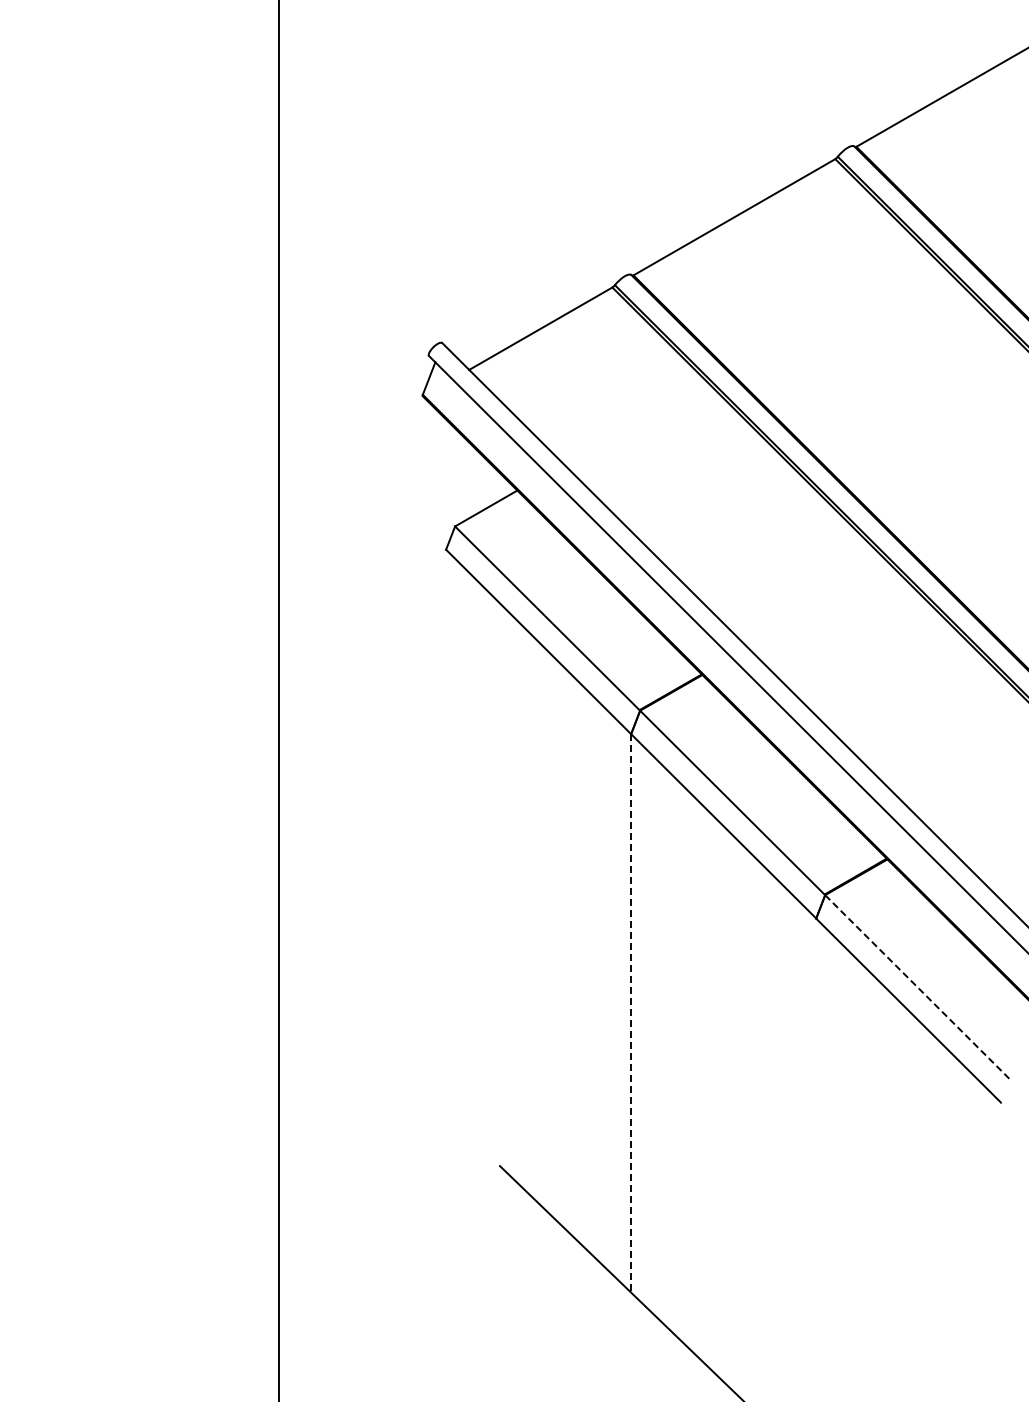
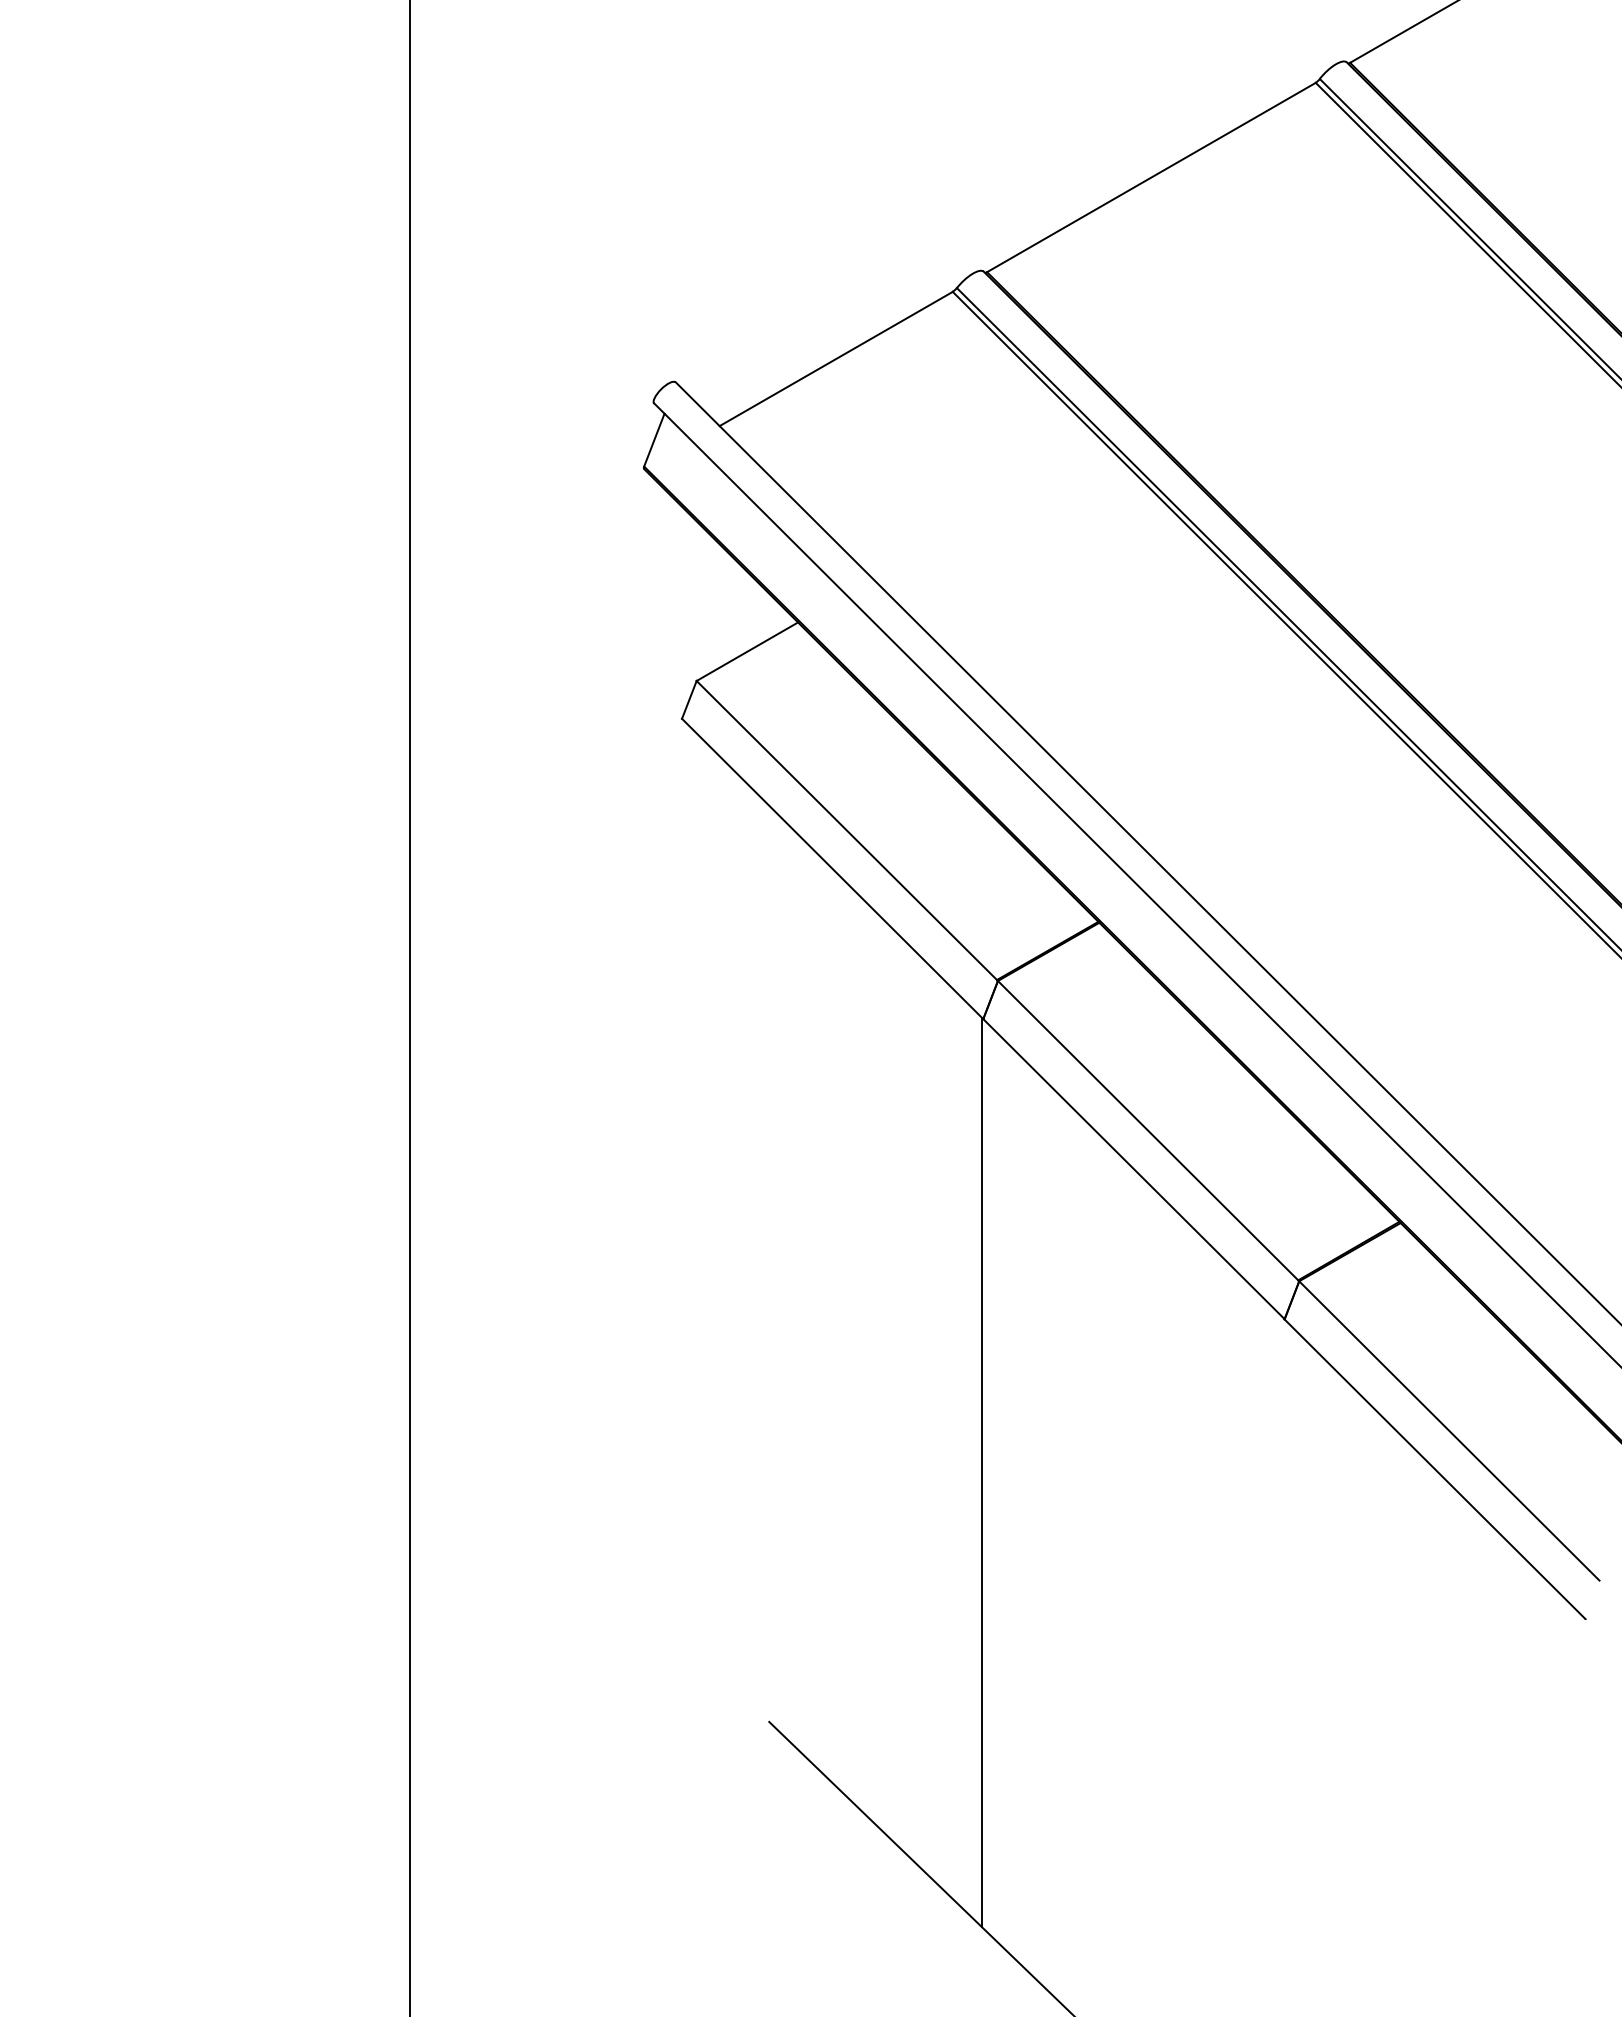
line: (917, 987) -> (1449, 1431), dashed -> solid
line: (630, 1013) -> (982, 1473), dashed -> solid

